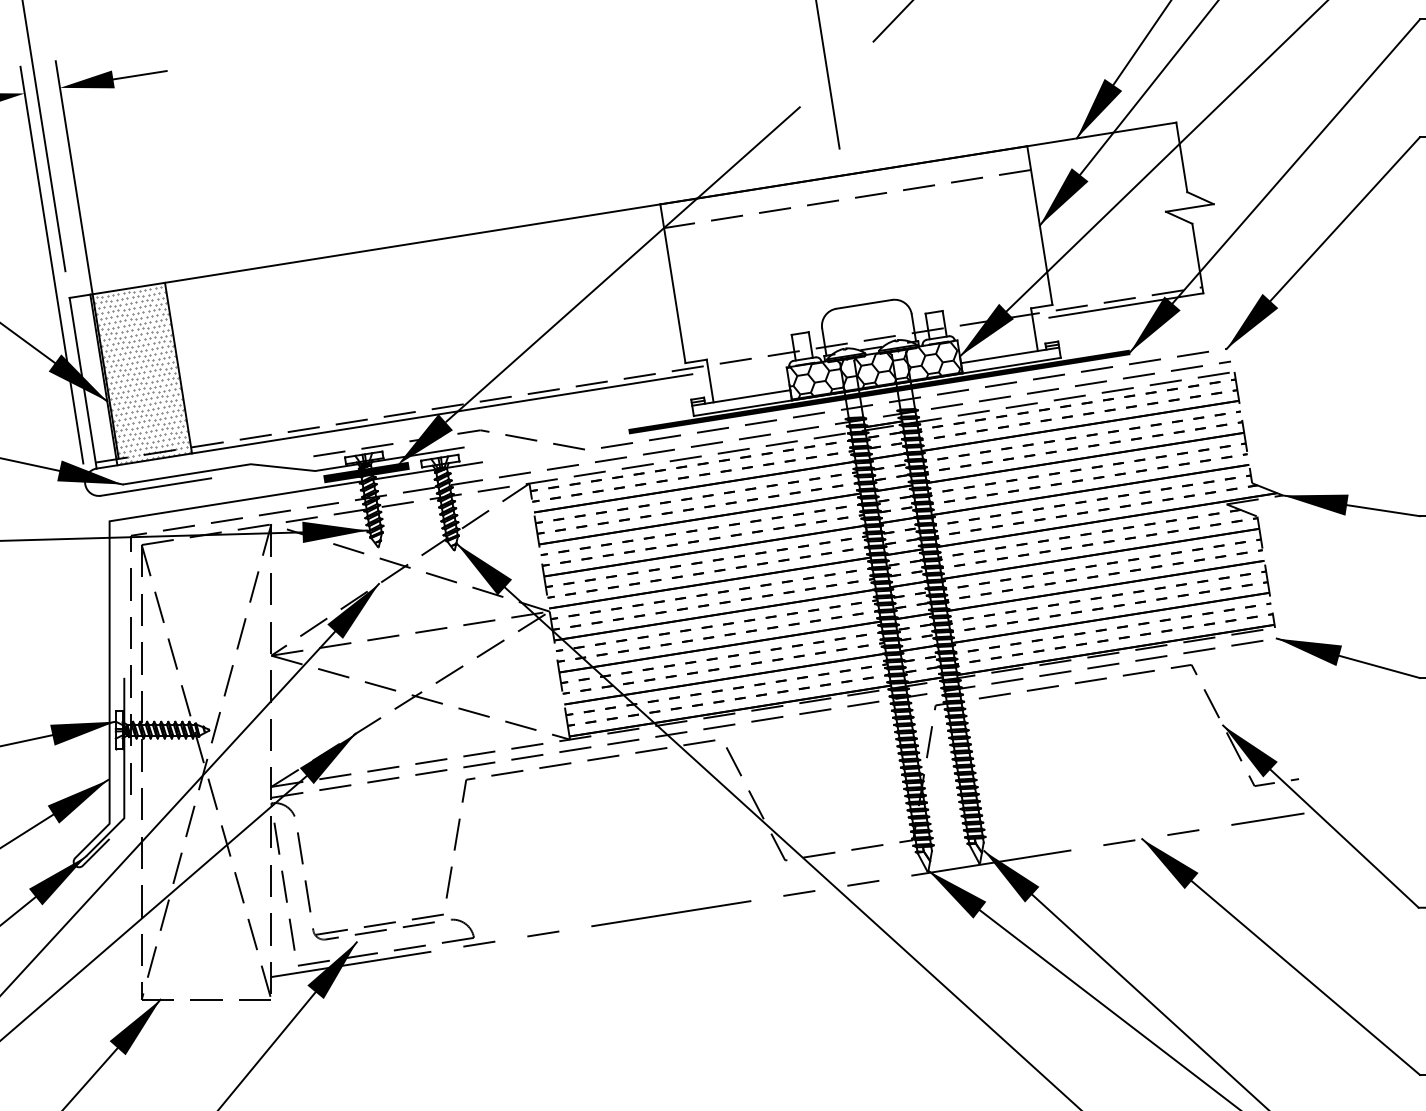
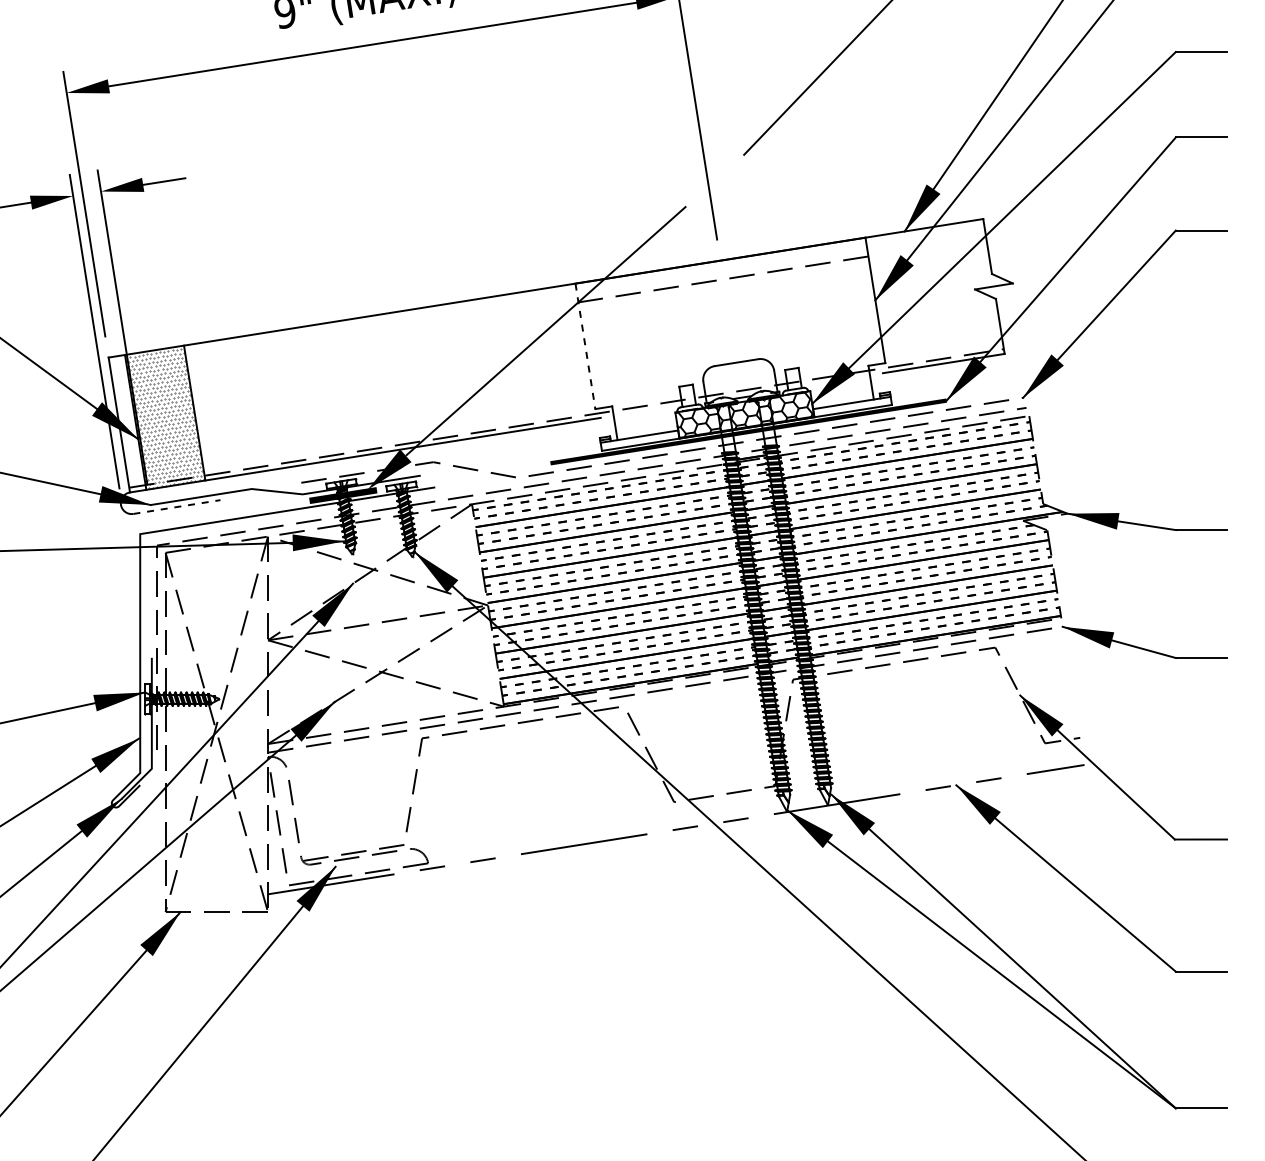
line: (673, 283) -> (585, 346), solid -> dashed
line: (156, 486) -> (177, 506), solid -> dashed

